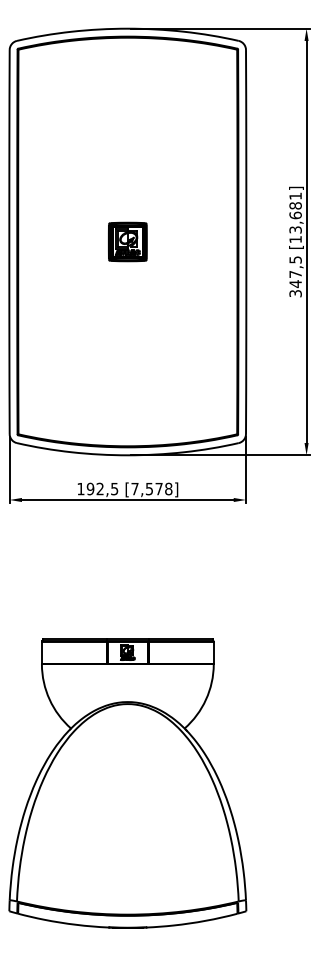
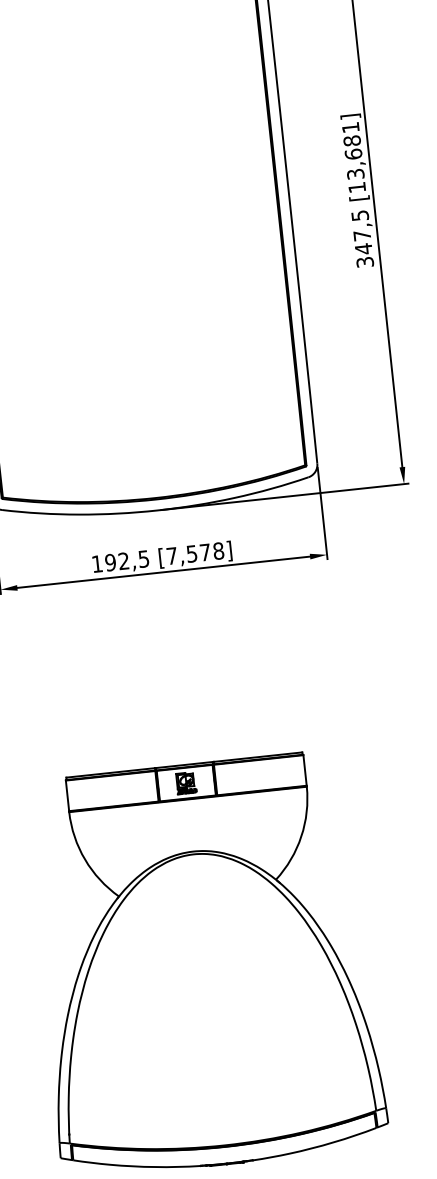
part: (127, 241) -> (125, 215), removed

